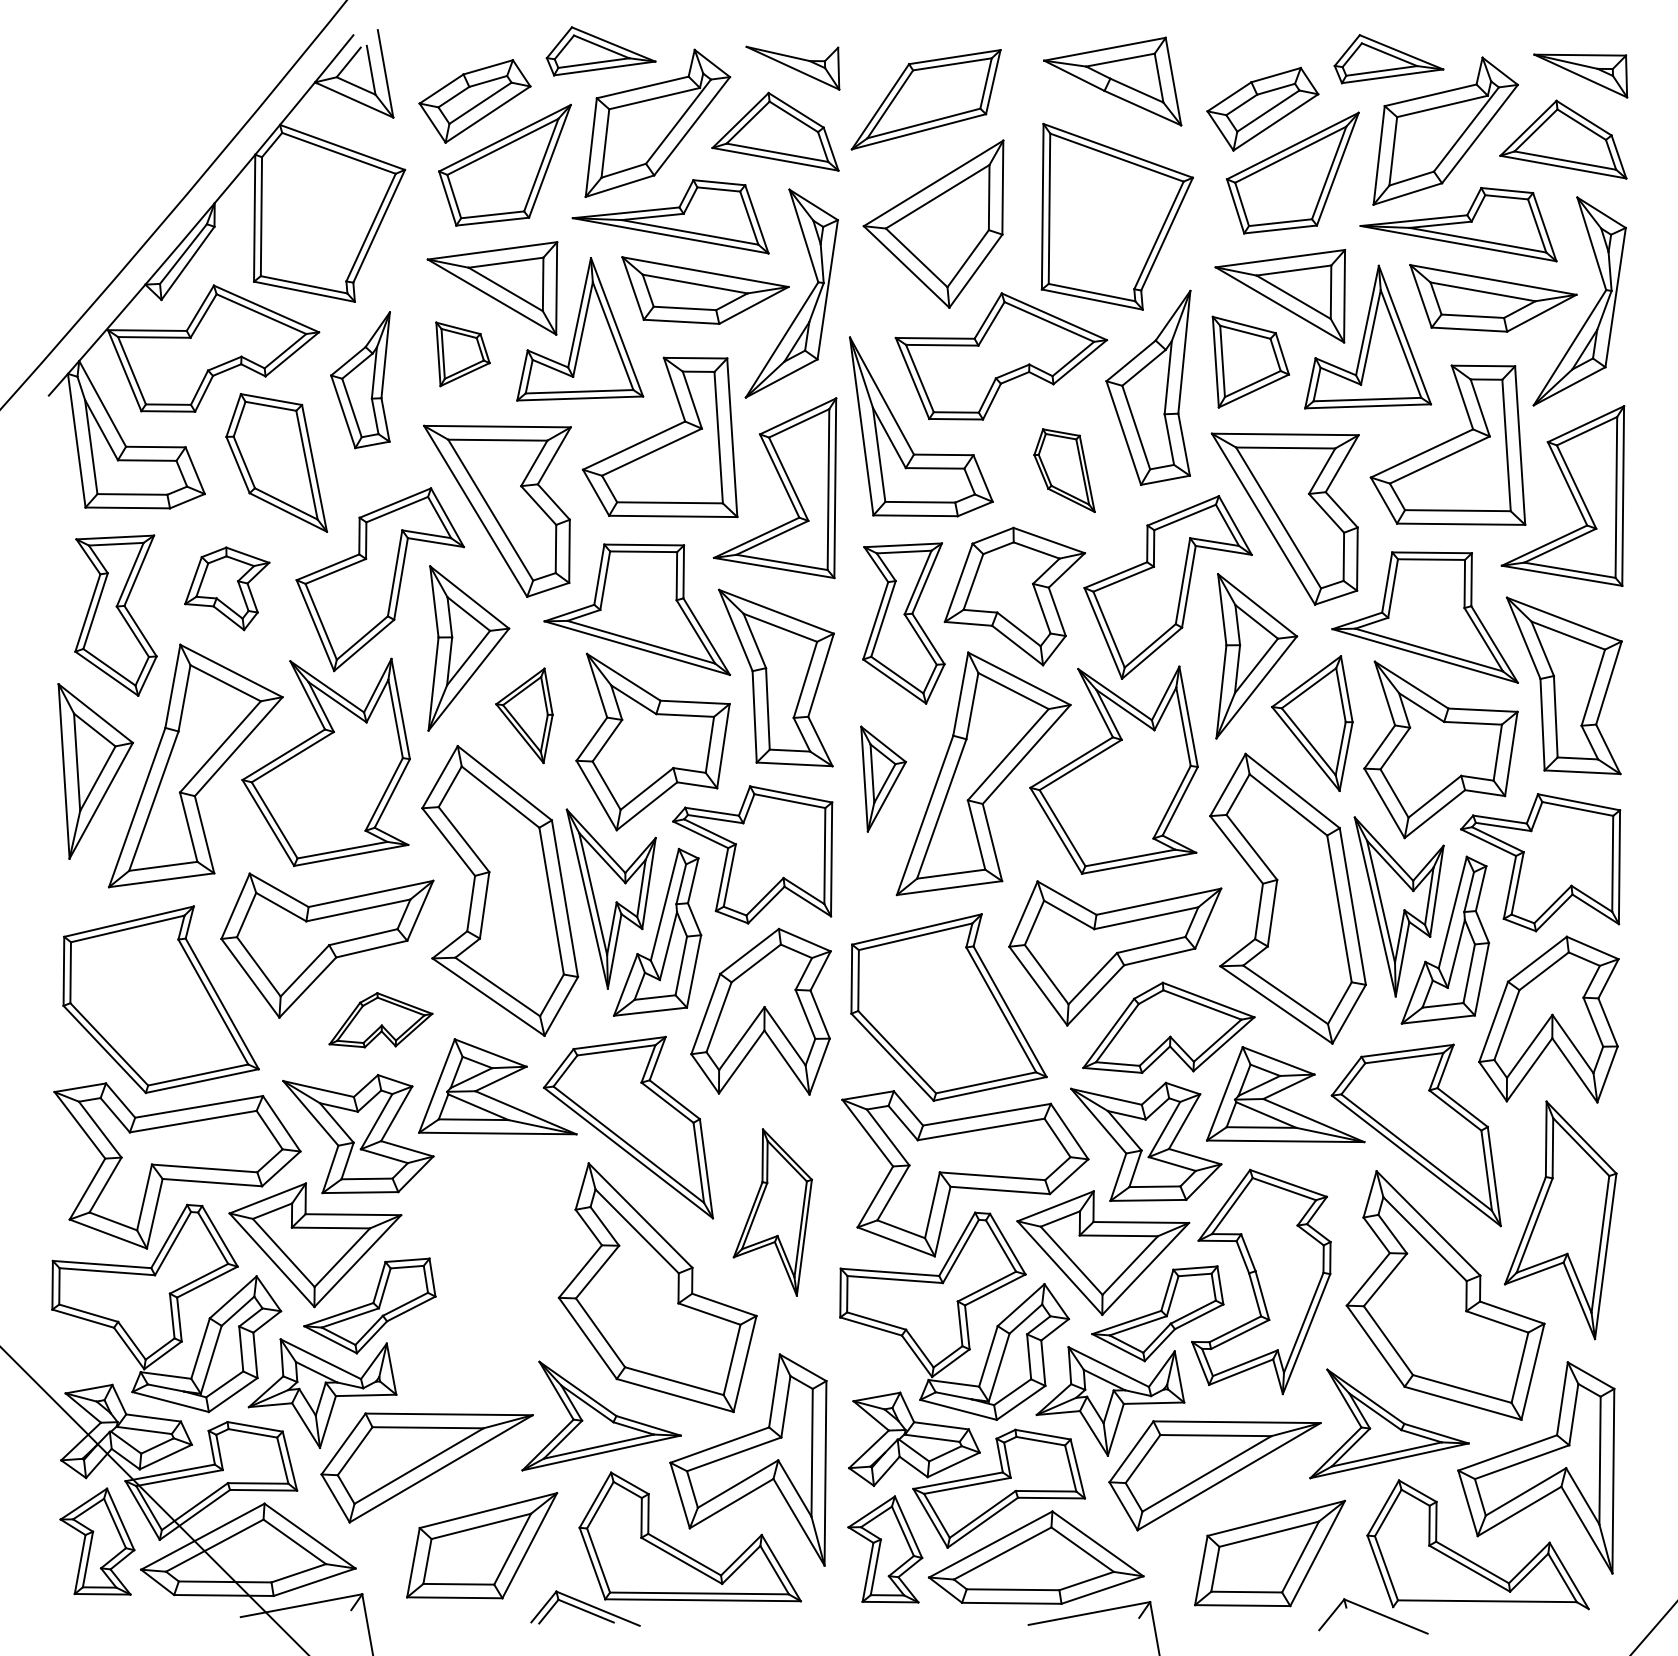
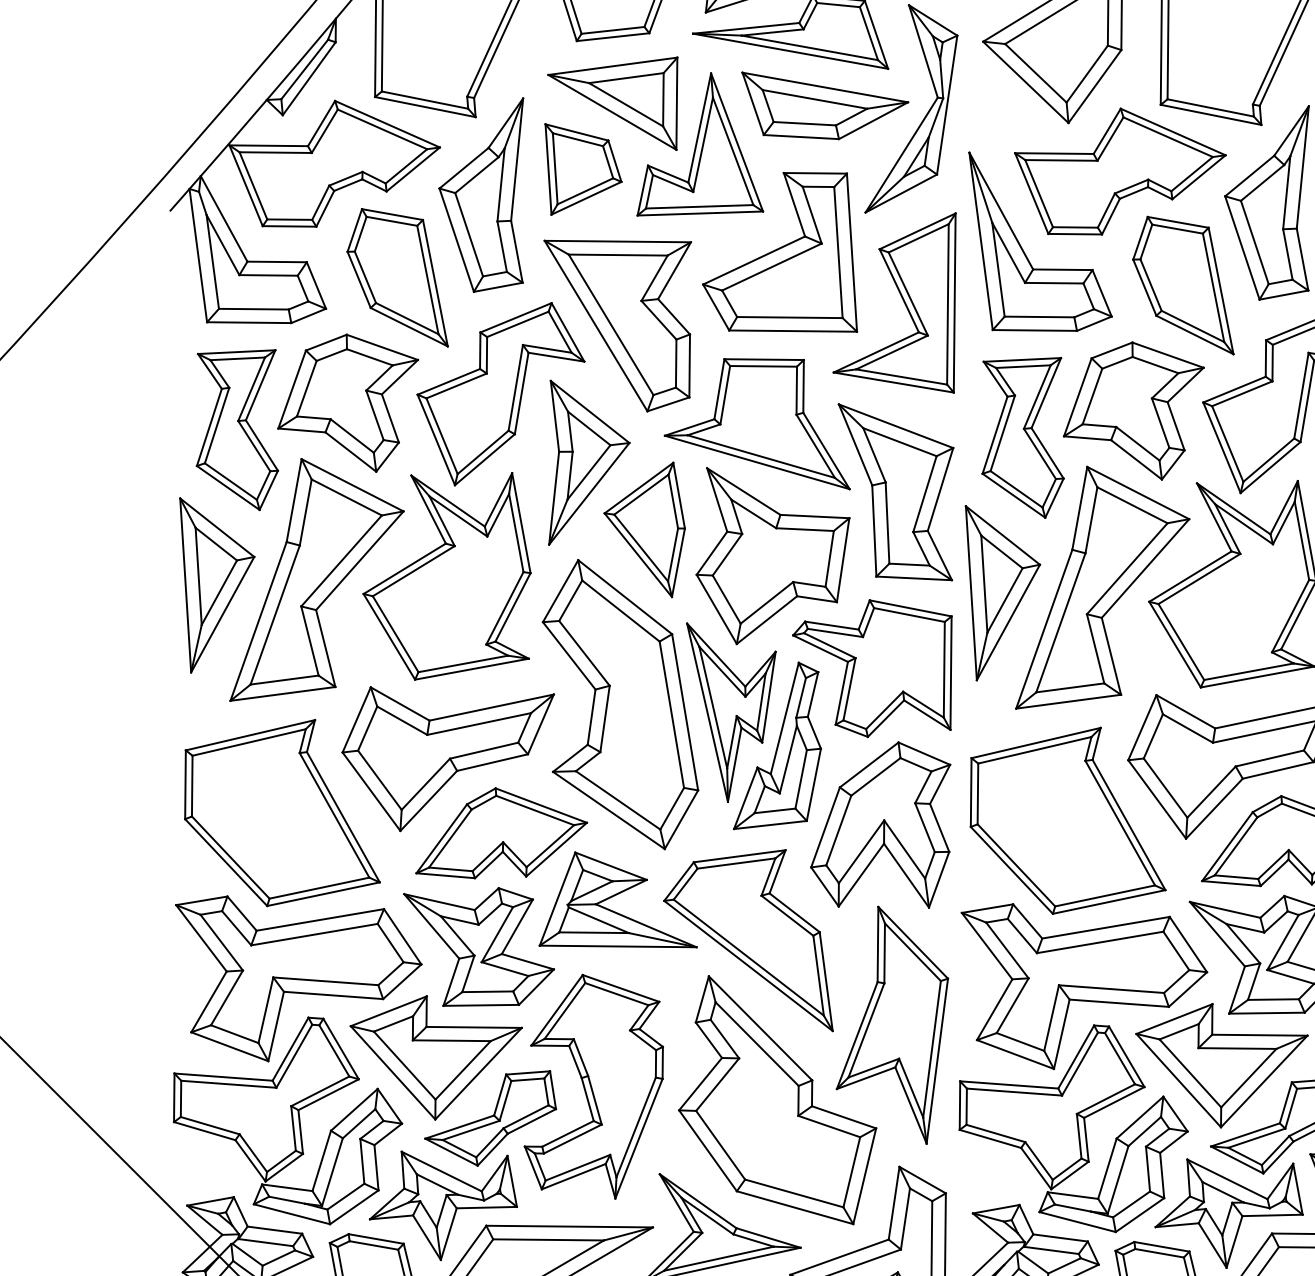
part: (462, 354) -> (582, 169), size x1.43
part: (360, 380) -> (481, 195), size x1.43
part: (1064, 470) -> (1183, 285), size x1.67
part: (227, 588) -> (348, 402), size x1.67
part: (524, 715) -> (644, 529), size x1.43
part: (883, 778) -> (1002, 592), size x1.67
part: (380, 1020) -> (501, 833), size x1.67
part: (772, 1212) -> (892, 1025), size x1.43
part: (473, 1274) -> (593, 1087), added

